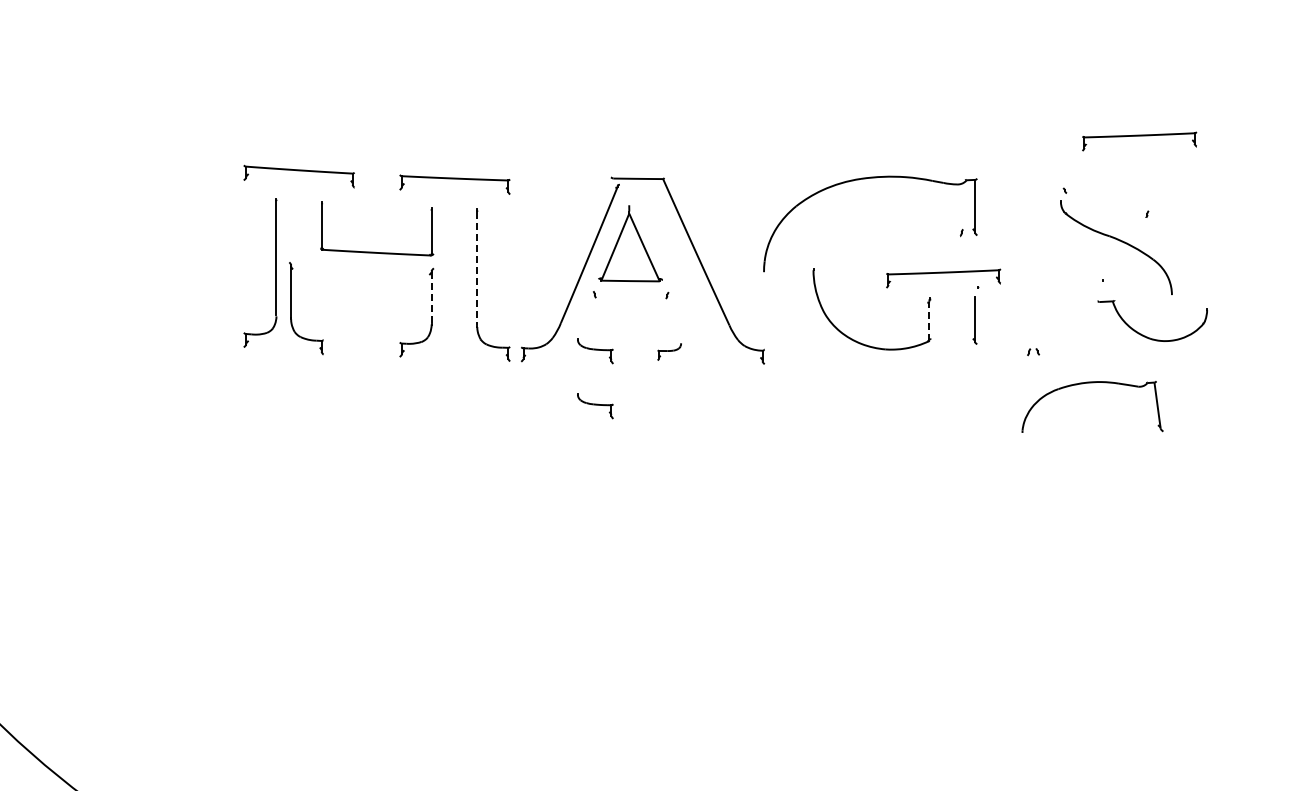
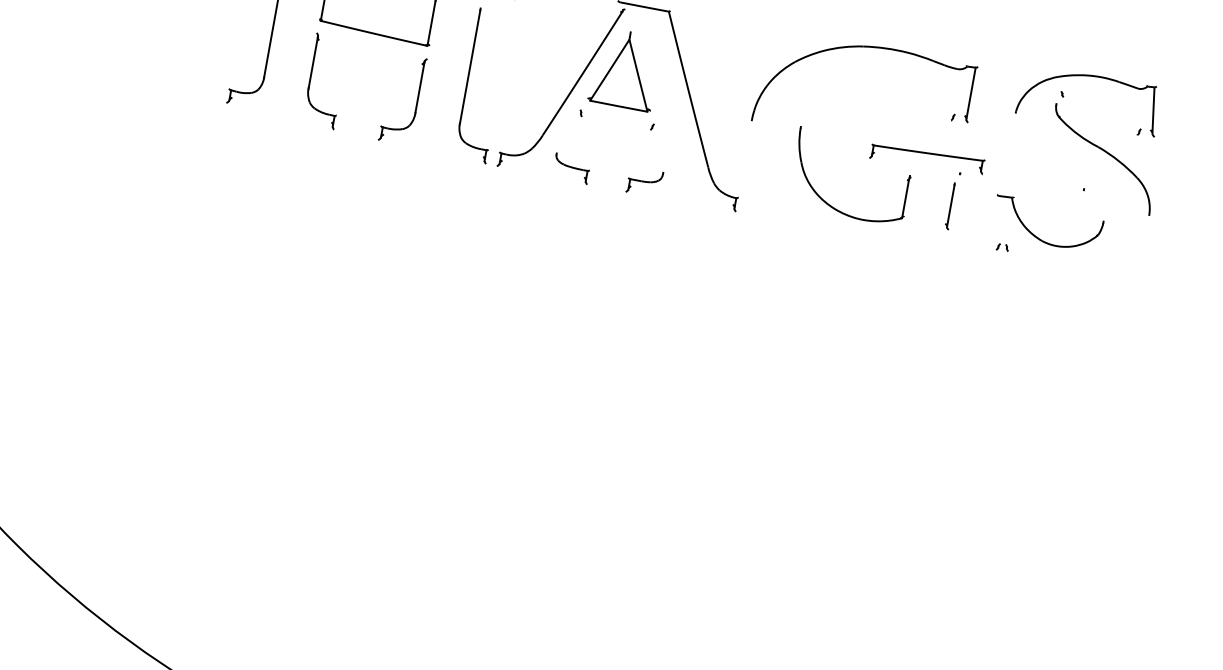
part: (1139, 141) -> (1144, 59), removed
line: (477, 268) -> (470, 66), dashed -> solid
line: (431, 296) -> (420, 86), dashed -> solid
part: (291, 308) -> (310, 78), moved
line: (929, 321) -> (905, 199), dashed -> solid
part: (1145, 335) -> (1038, 237), moved
part: (669, 351) -> (644, 182), size x1.43
part: (1092, 383) -> (1093, 77), moved
part: (595, 406) -> (562, 223), removed

